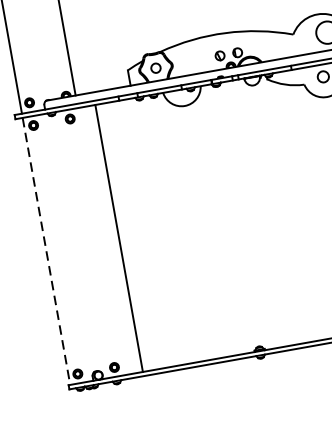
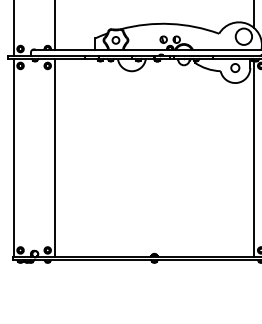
line: (119, 238) -> (54, 158), moved
line: (46, 251) -> (13, 158), dashed -> solid

